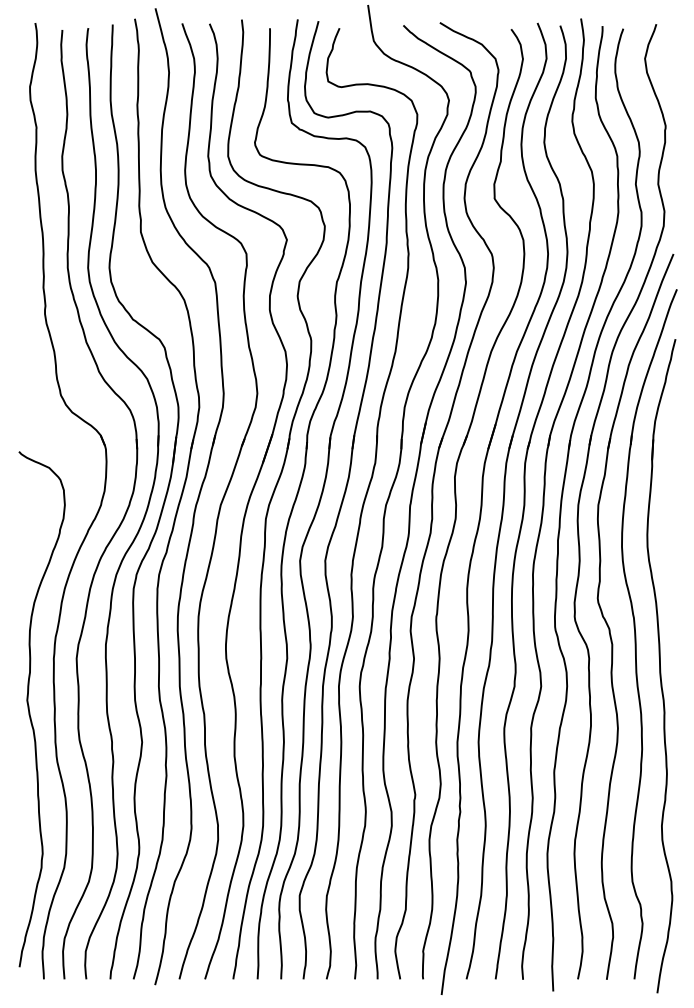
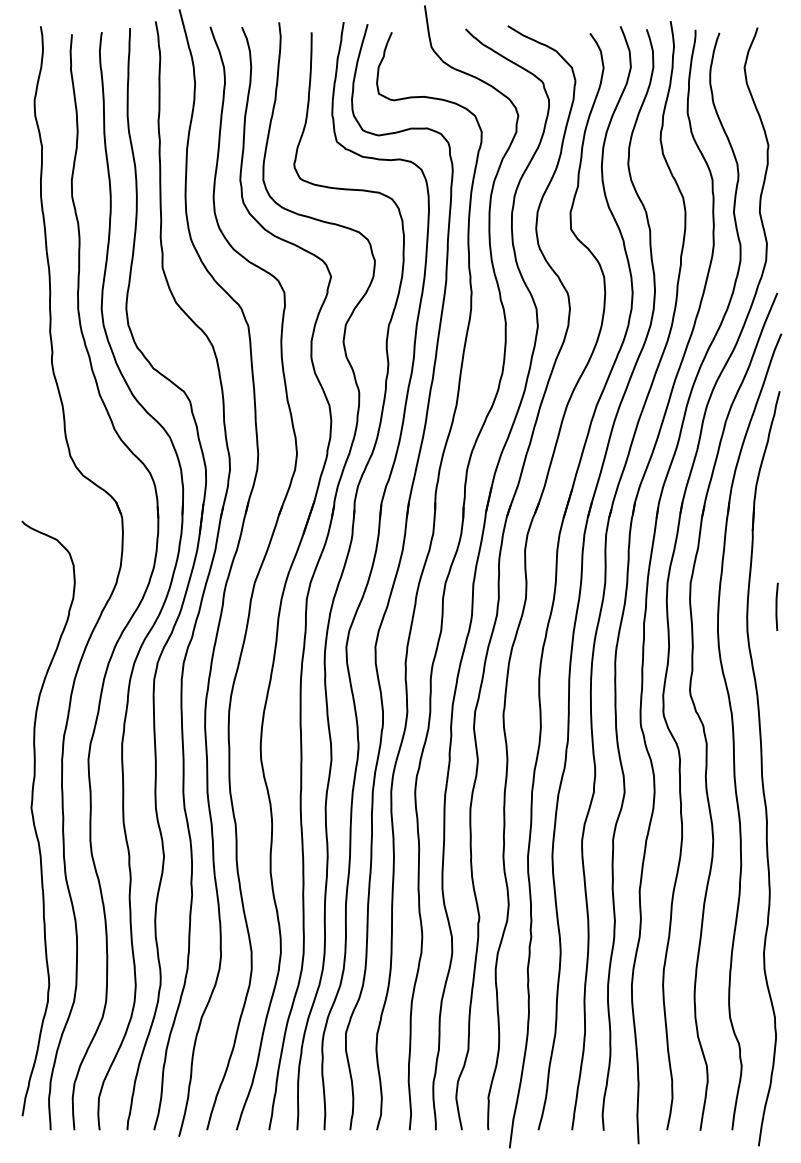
line: (672, 525) -> (776, 606), added

